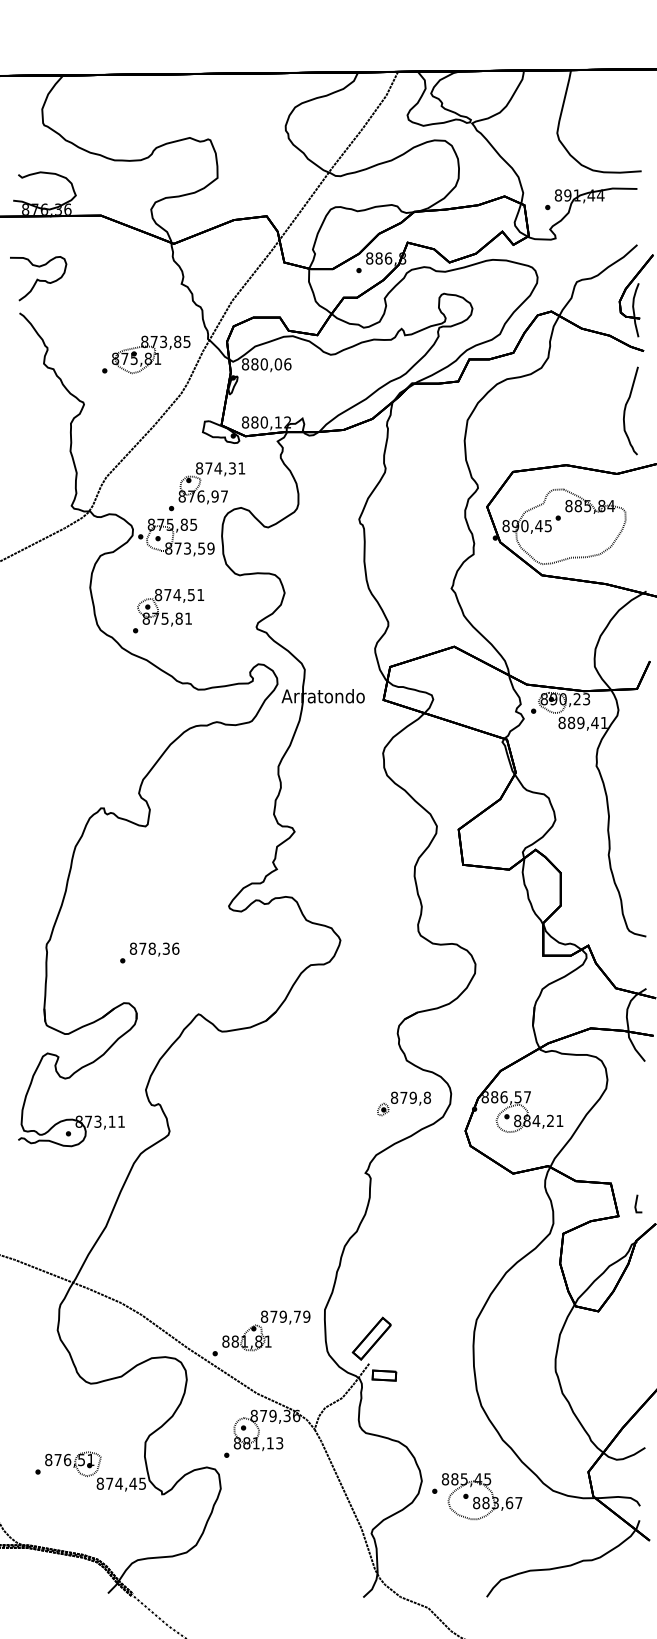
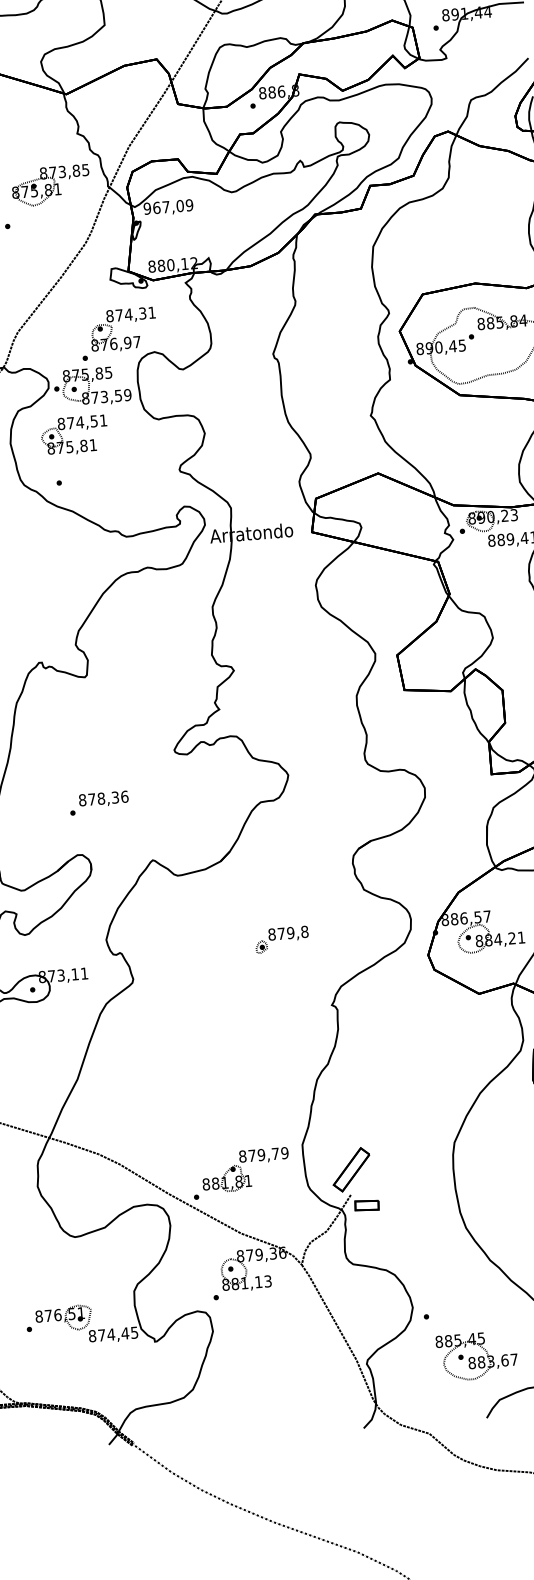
part: (150, 354) -> (50, 185), moved
text: (266, 364) -> (168, 207), 880,06 -> 967,09
part: (170, 607) -> (74, 435), moved
part: (403, 1103) -> (281, 939), moved
part: (481, 1496) -> (476, 1356), moved

